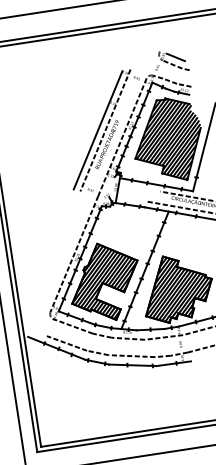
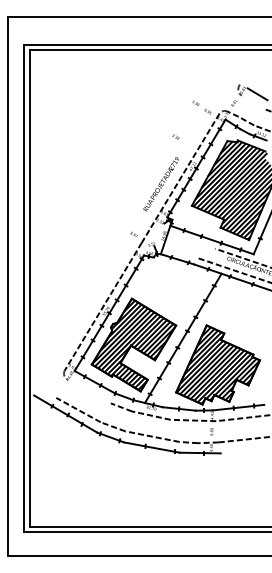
line: (172, 64) -> (252, 101), removed
line: (98, 130) -> (153, 165), removed
line: (105, 130) -> (161, 167), removed
line: (72, 325) -> (88, 390), removed

